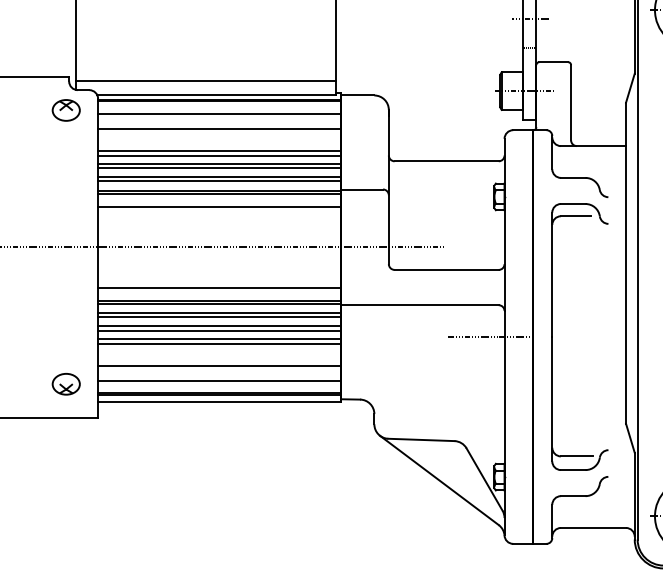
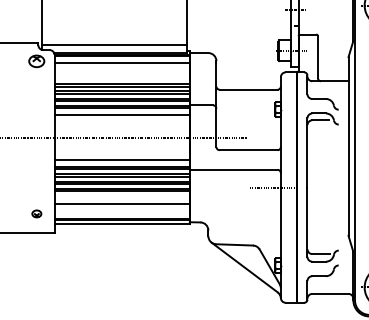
line: (218, 128) -> (121, 71), removed
line: (218, 379) -> (121, 211), removed
part: (65, 383) -> (36, 213), size x0.6

